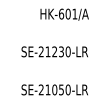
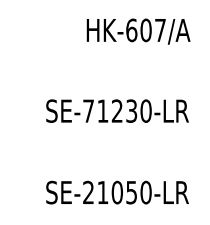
text: (74, 13) -> (159, 29), HK-601/A -> HK-607/A
text: (40, 51) -> (86, 110), SE-21230-LR -> SE-71230-LR

